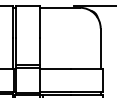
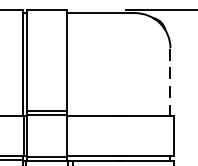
line: (100, 48) -> (170, 82), solid -> dashed

